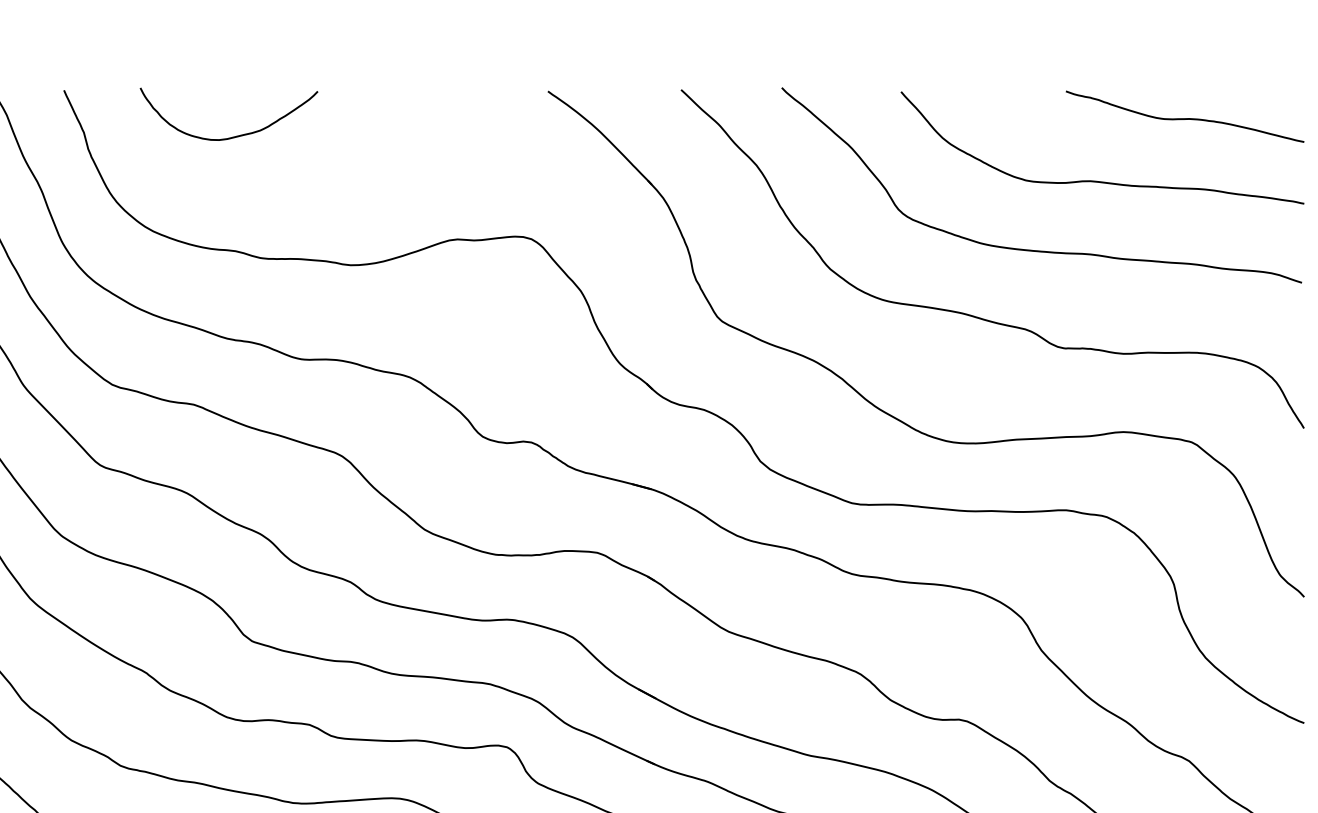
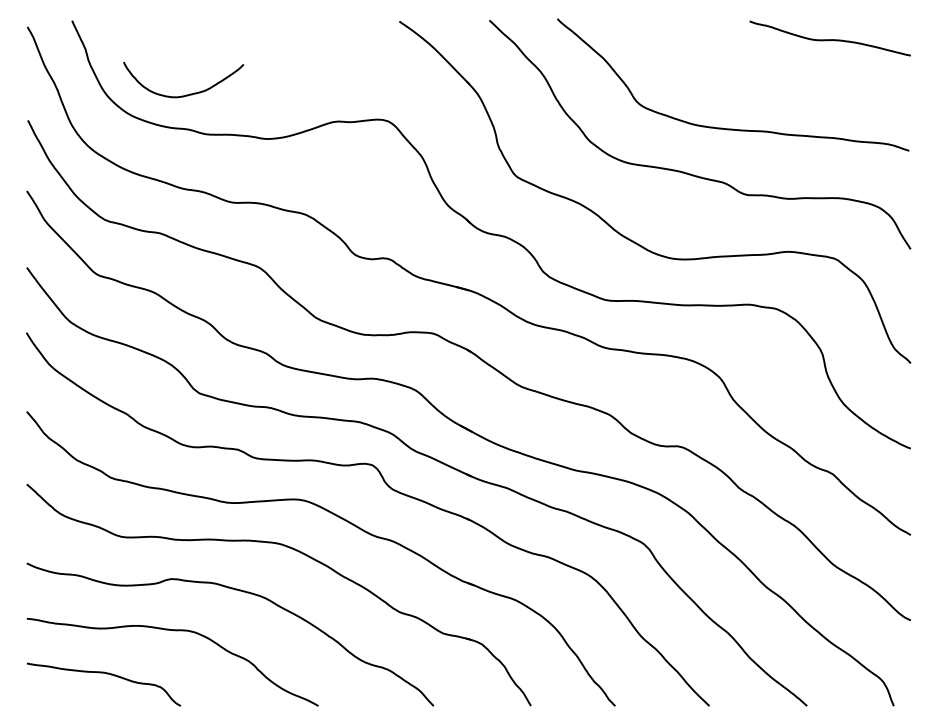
curve: (233, 135) -> (186, 94), moved
curve: (1099, 180) -> (772, 81), removed

